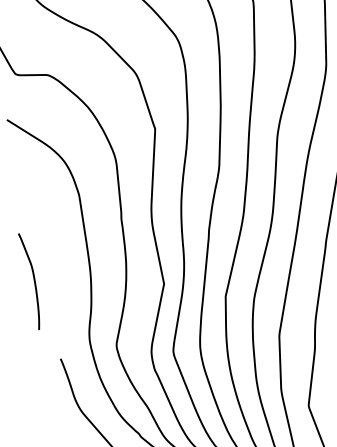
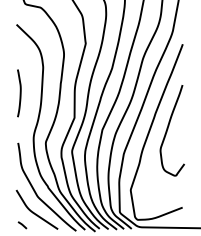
curve: (32, 281) -> (19, 93), moved

